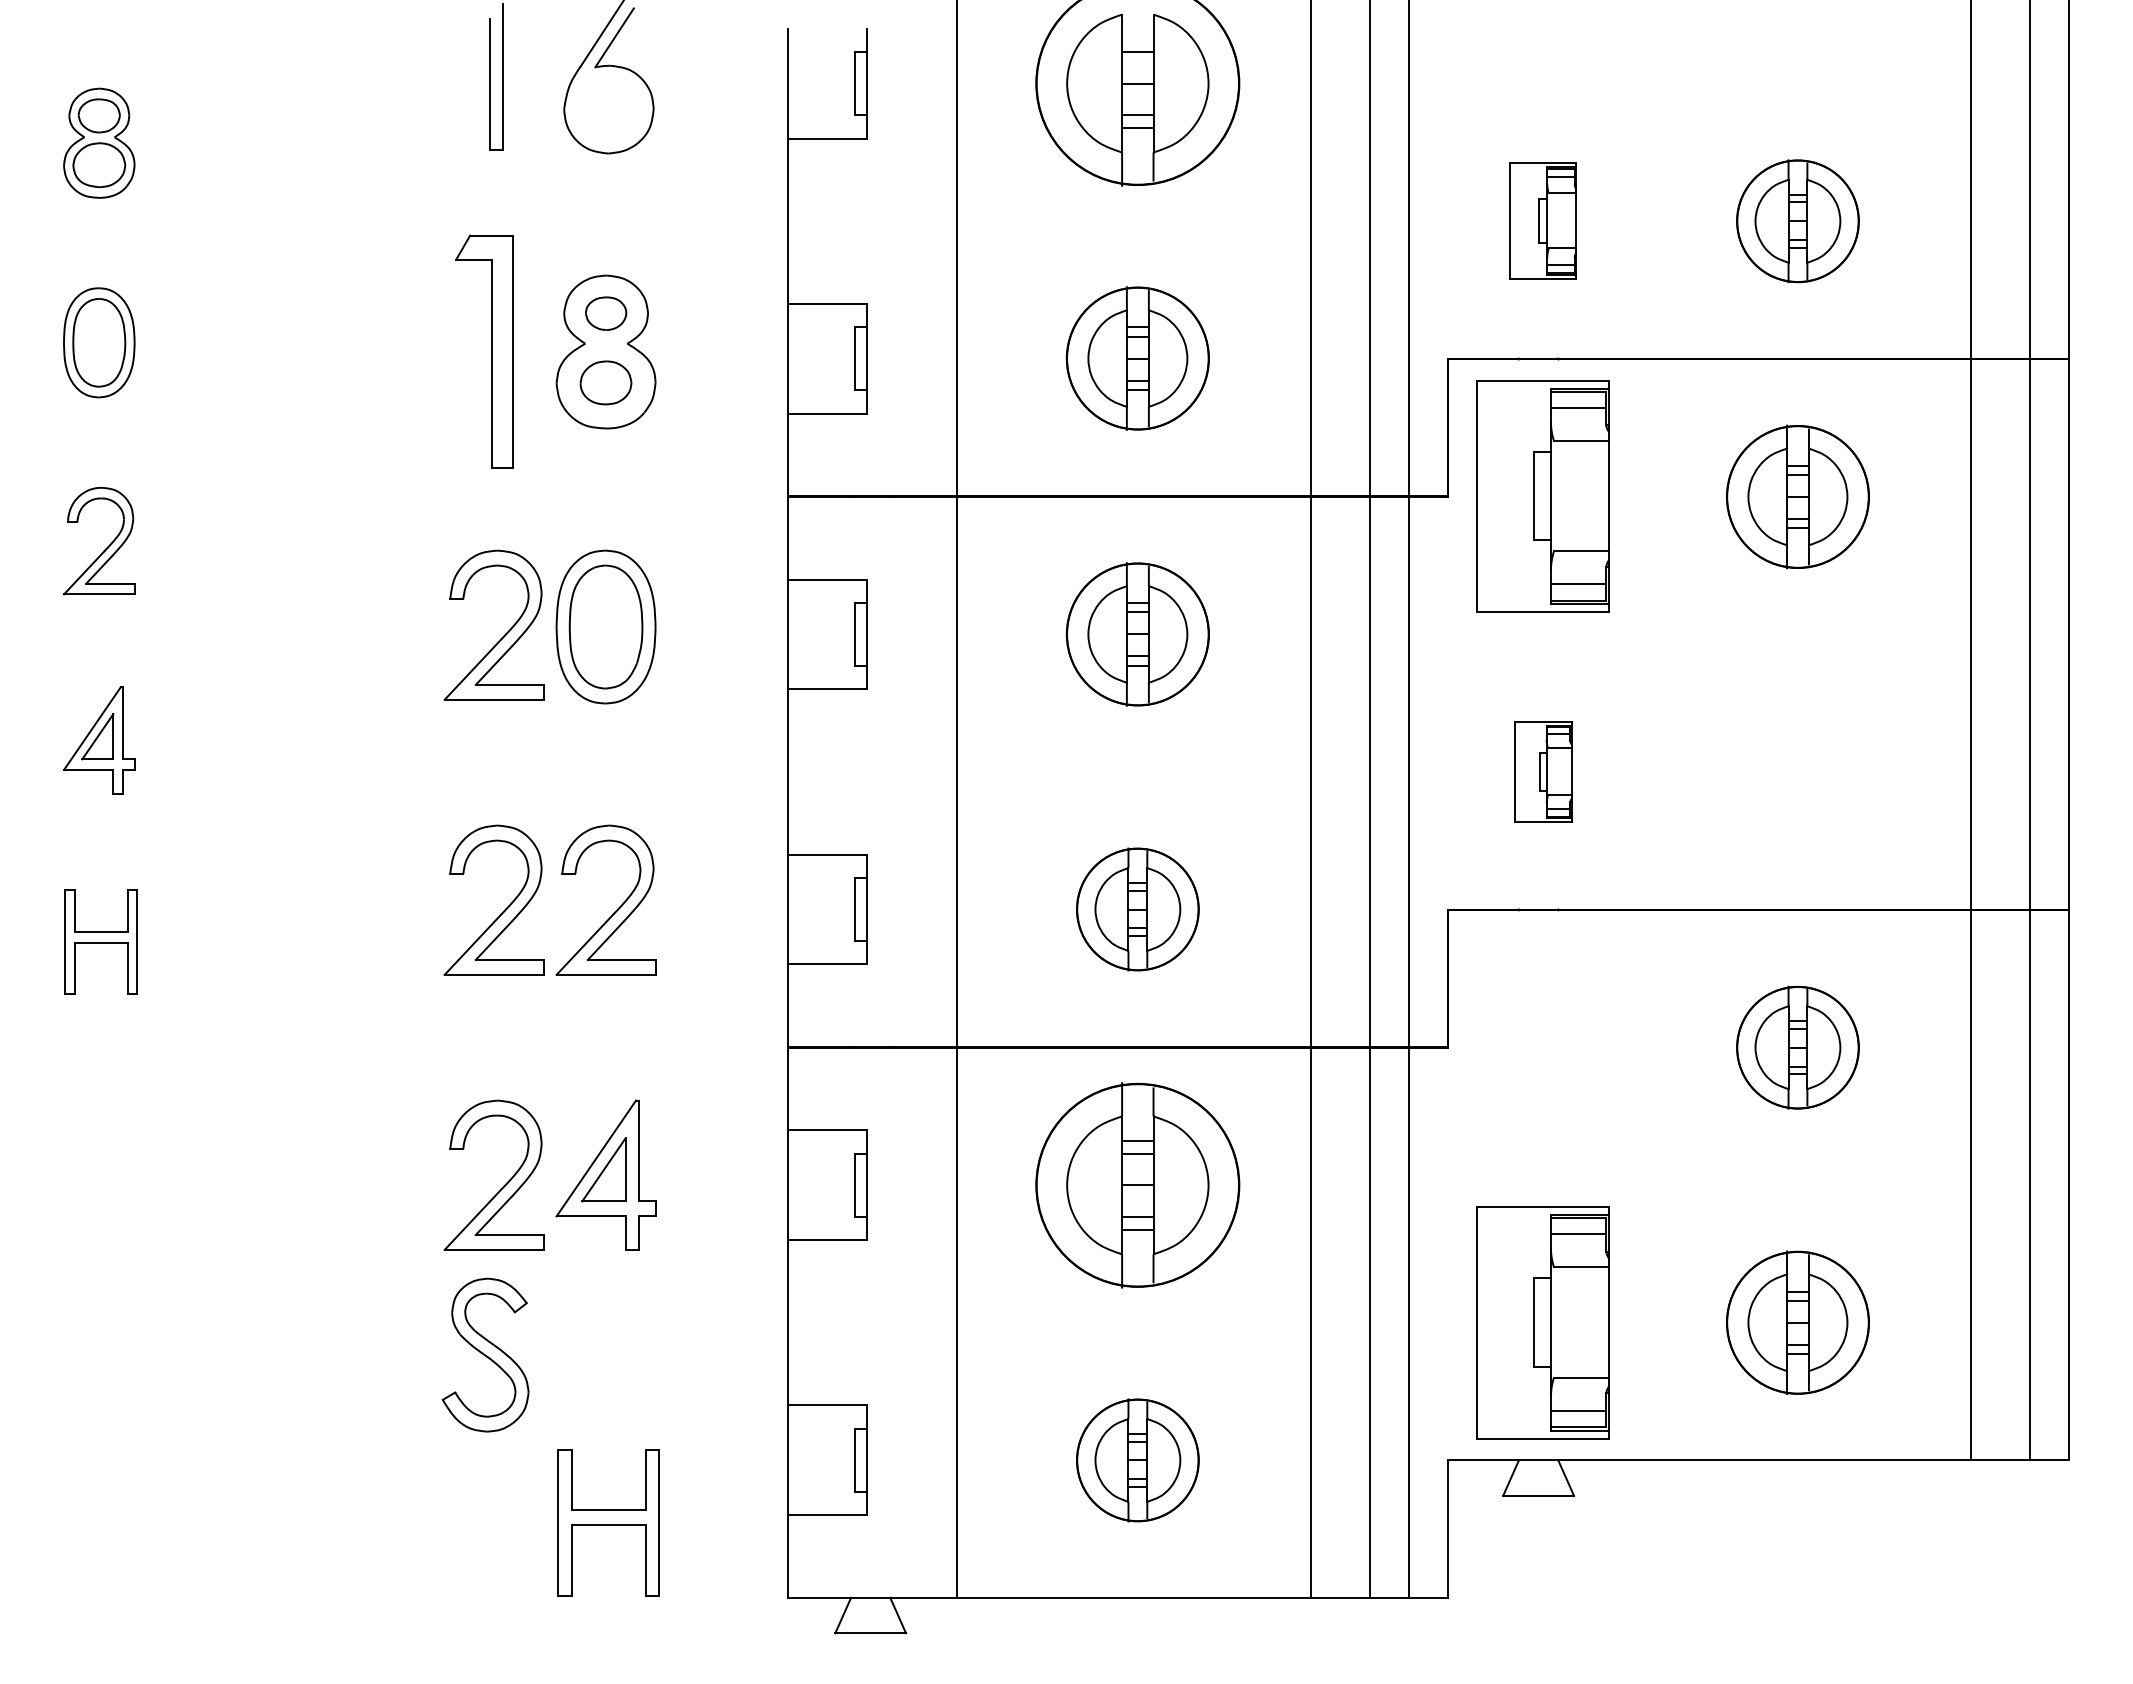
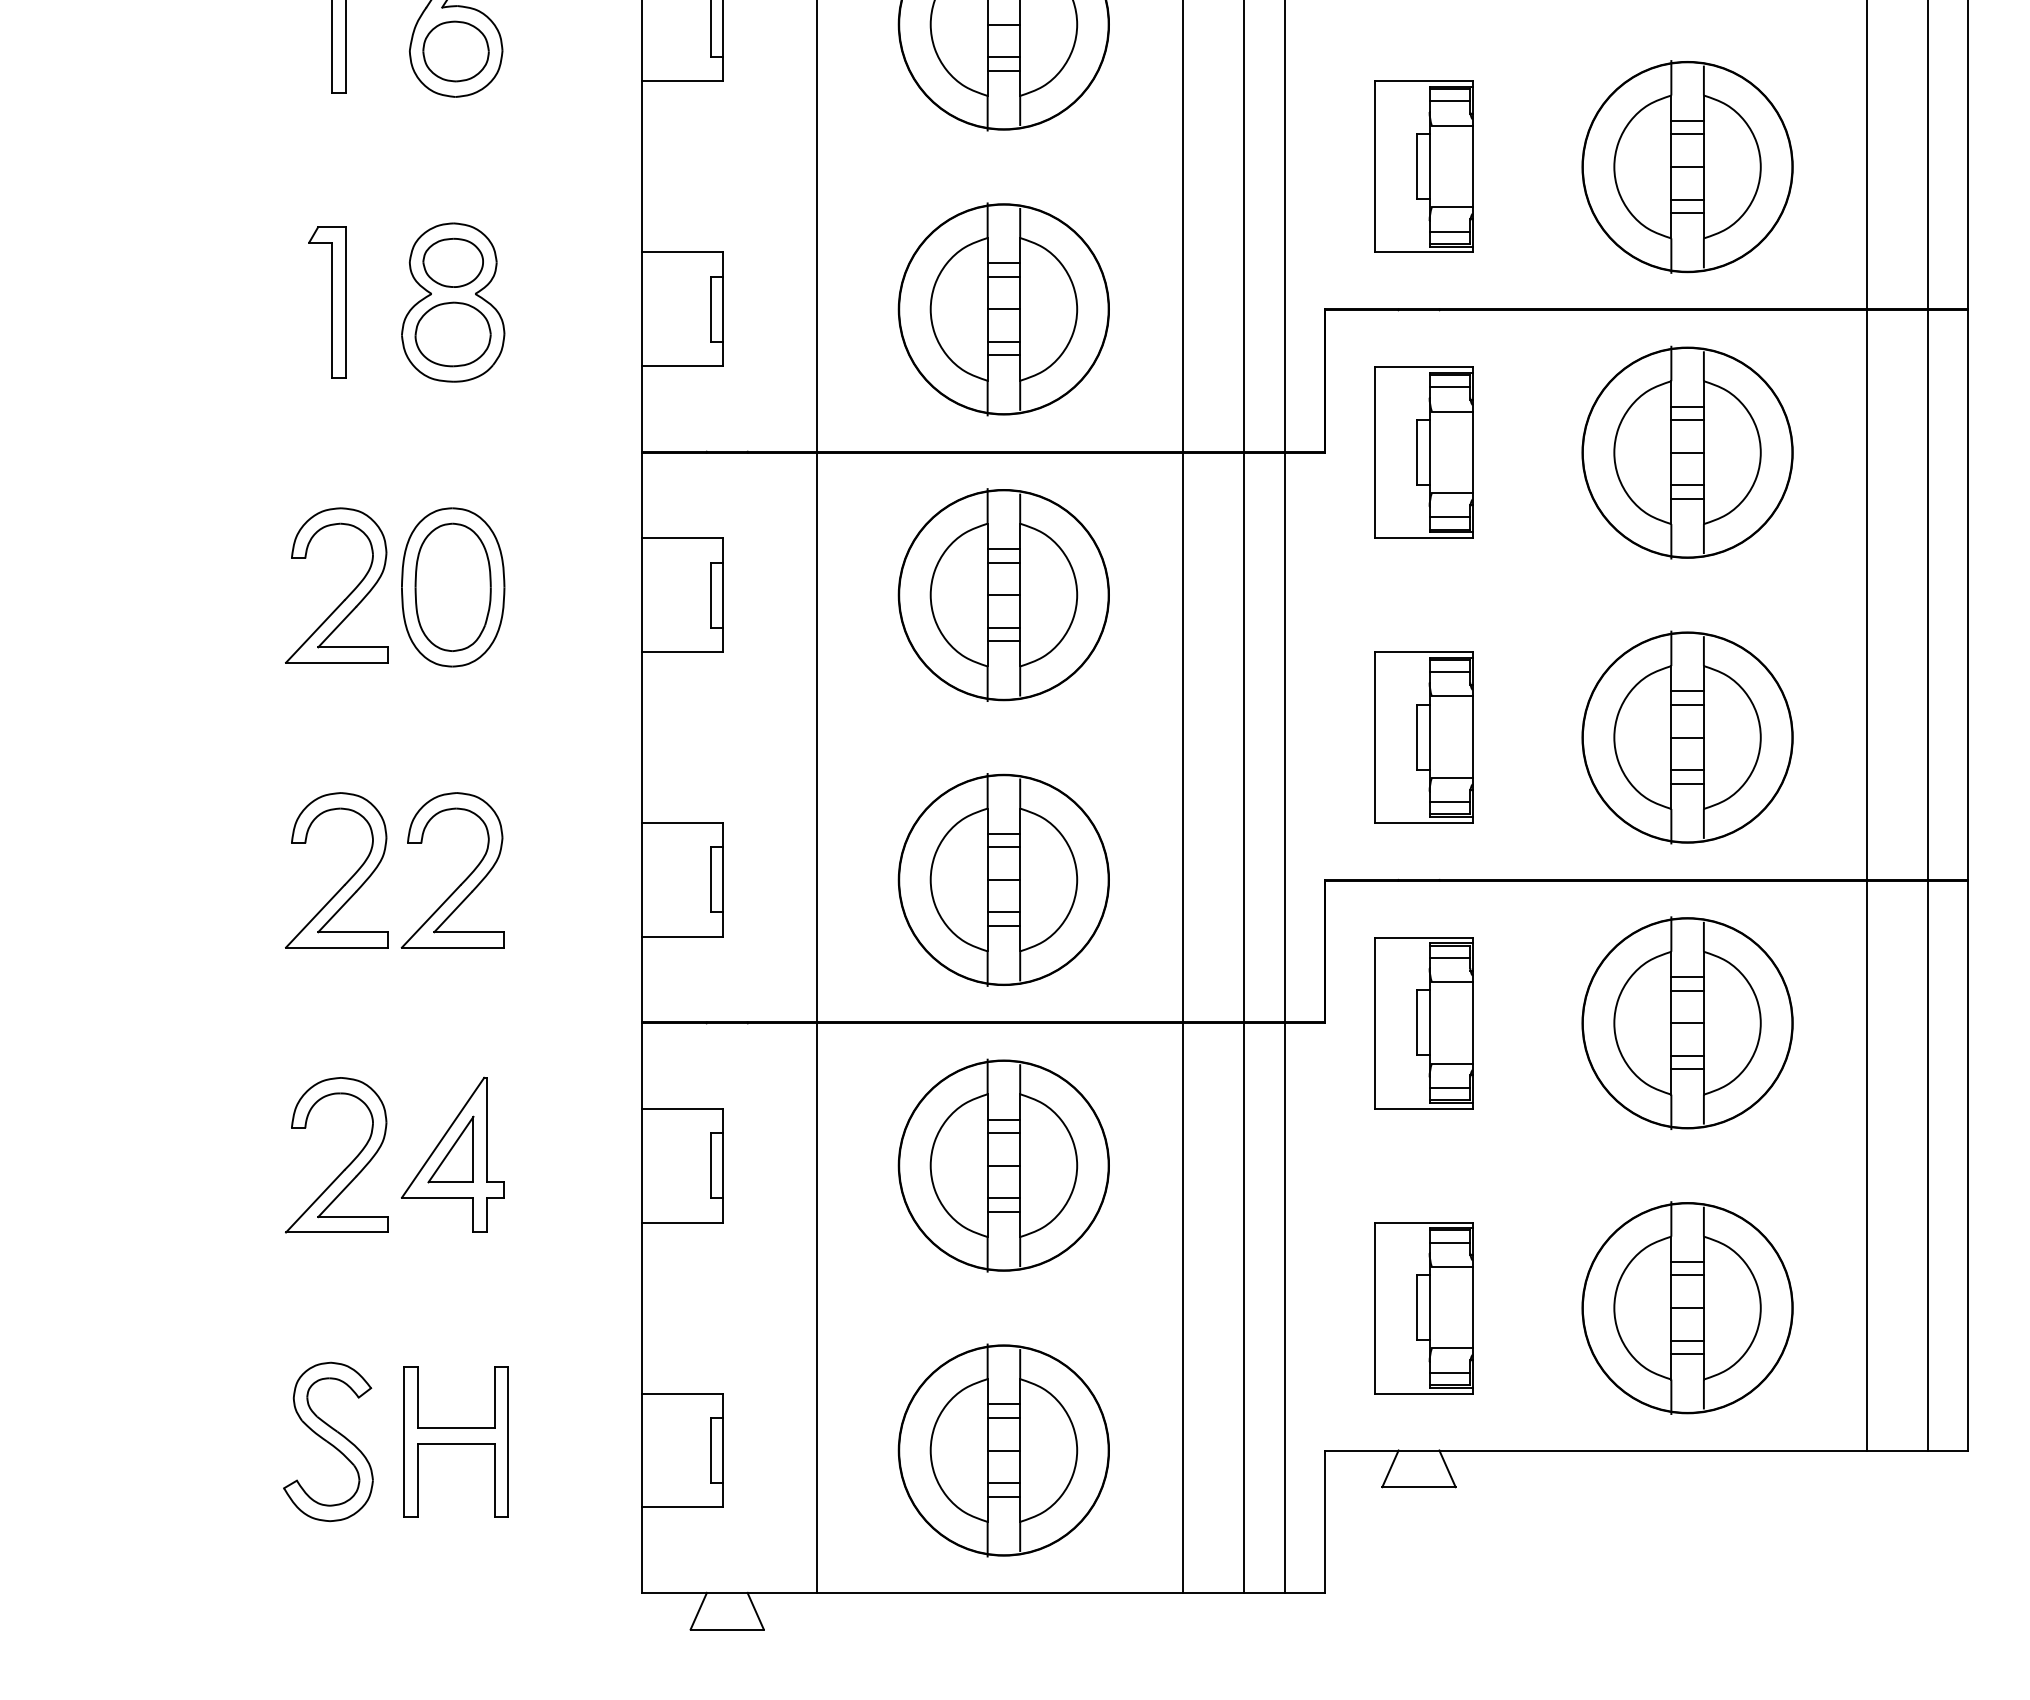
part: (608, 109) -> (455, 51), added
part: (1543, 221) -> (1424, 167), size x1.43
part: (1797, 221) -> (1687, 167), size x1.67
part: (605, 313) -> (452, 262), size x1.43
part: (484, 351) -> (327, 302), size x0.62
part: (1137, 358) -> (1003, 309), size x1.43
part: (605, 382) -> (452, 334), size x1.43
part: (1797, 496) -> (1687, 452), size x1.43
part: (1543, 497) -> (1424, 453), size x0.71
part: (1137, 634) -> (1003, 595), size x1.43
part: (1543, 771) -> (1424, 737), size x1.67
part: (1797, 771) -> (1687, 737), added
part: (1137, 909) -> (1003, 879), size x1.67
part: (1543, 1047) -> (1424, 1022), added
part: (1797, 1047) -> (1687, 1022), size x1.67
part: (1543, 1322) -> (1424, 1307), size x0.71
part: (1797, 1322) -> (1687, 1307), size x1.43
part: (485, 1354) -> (328, 1441), moved
part: (1137, 1460) -> (1003, 1450), size x1.67
part: (608, 1522) -> (455, 1441), moved

